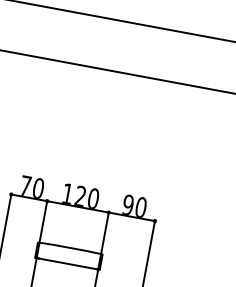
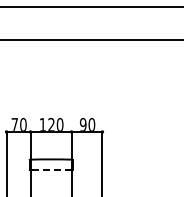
line: (68, 263) -> (51, 169), solid -> dashed

